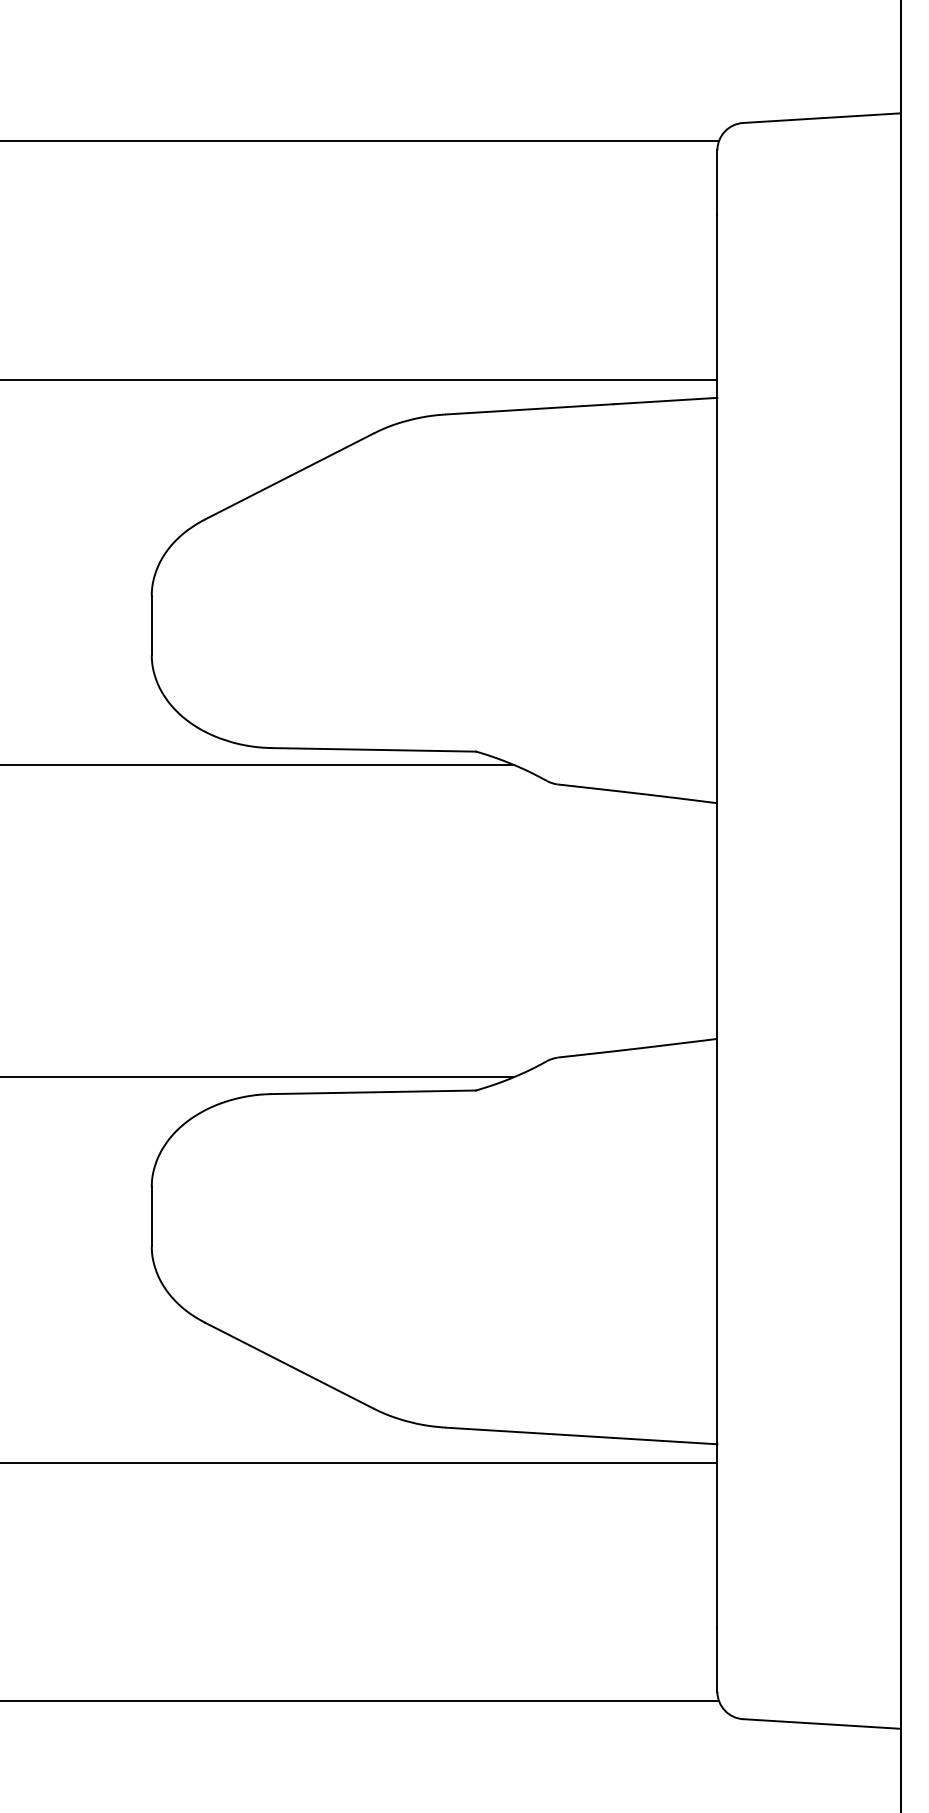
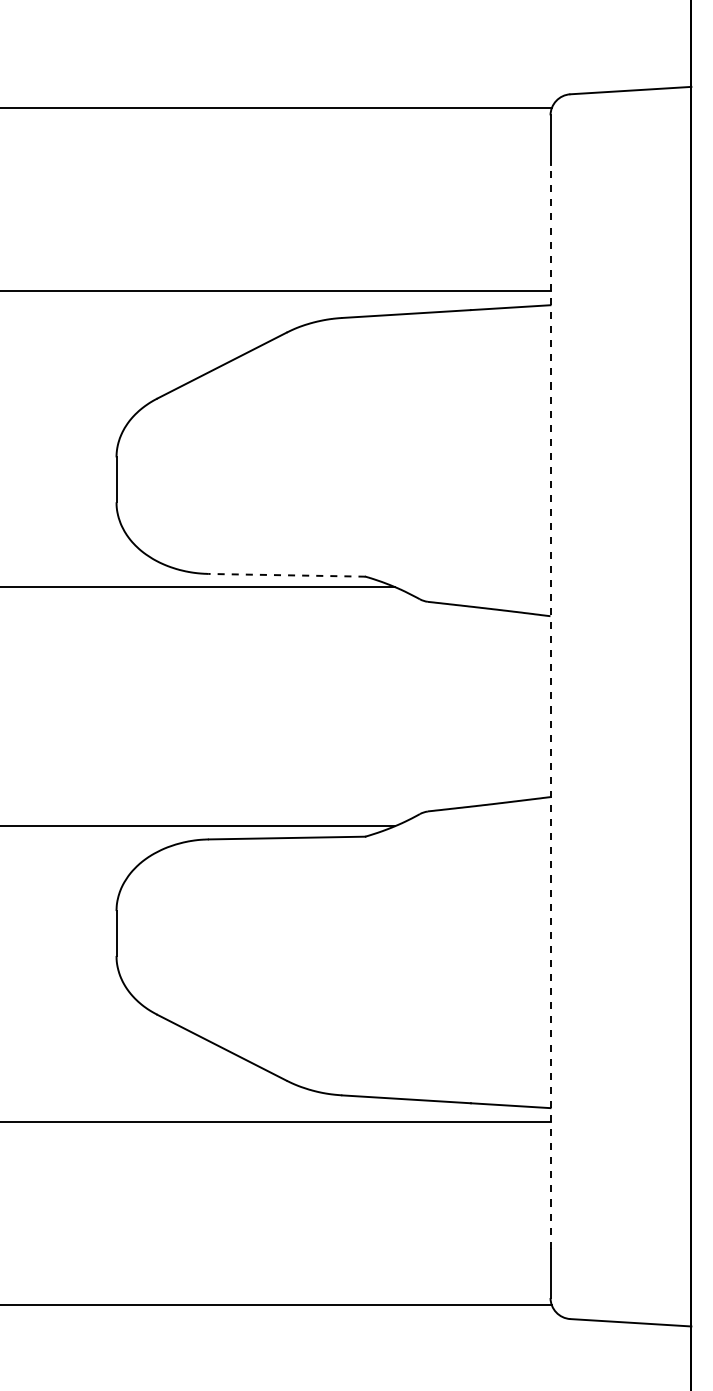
line: (373, 749) -> (286, 575), solid -> dashed
line: (717, 920) -> (550, 706), solid -> dashed

